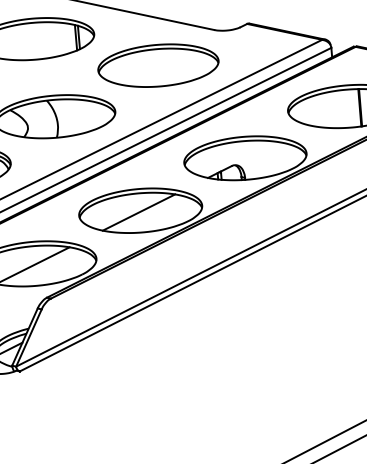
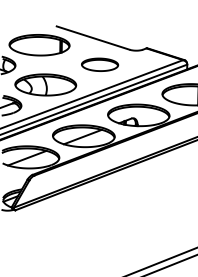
part: (157, 65) -> (99, 64), size x0.6

